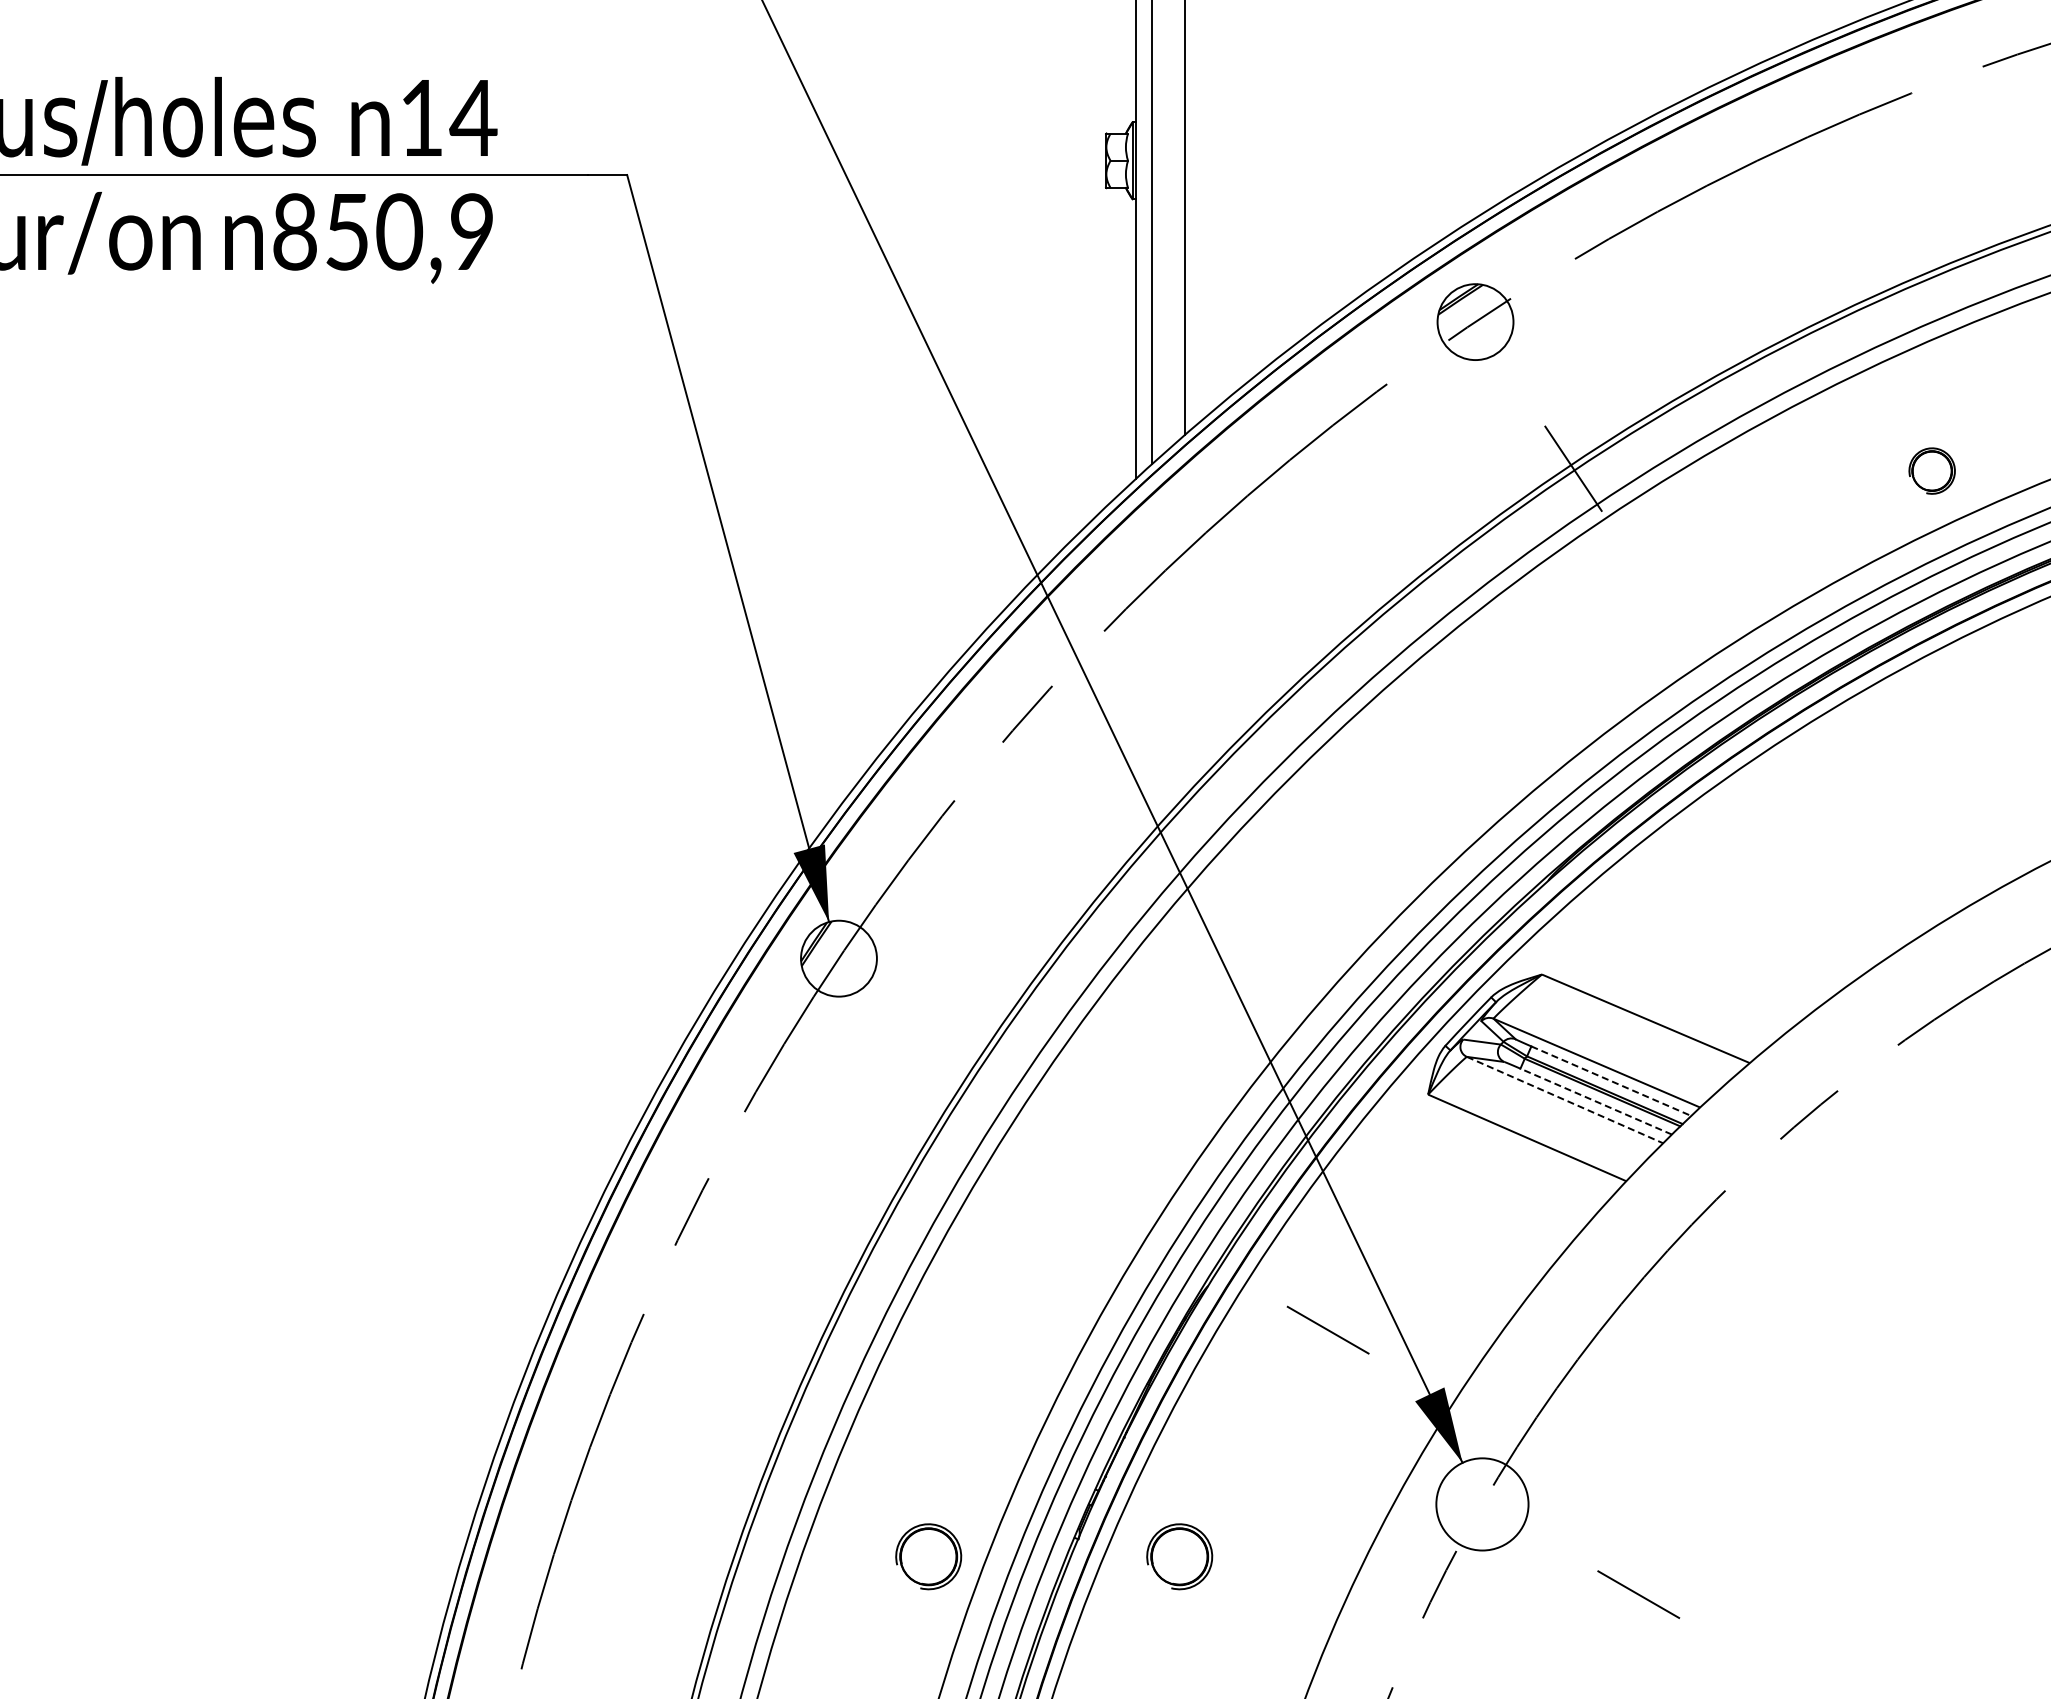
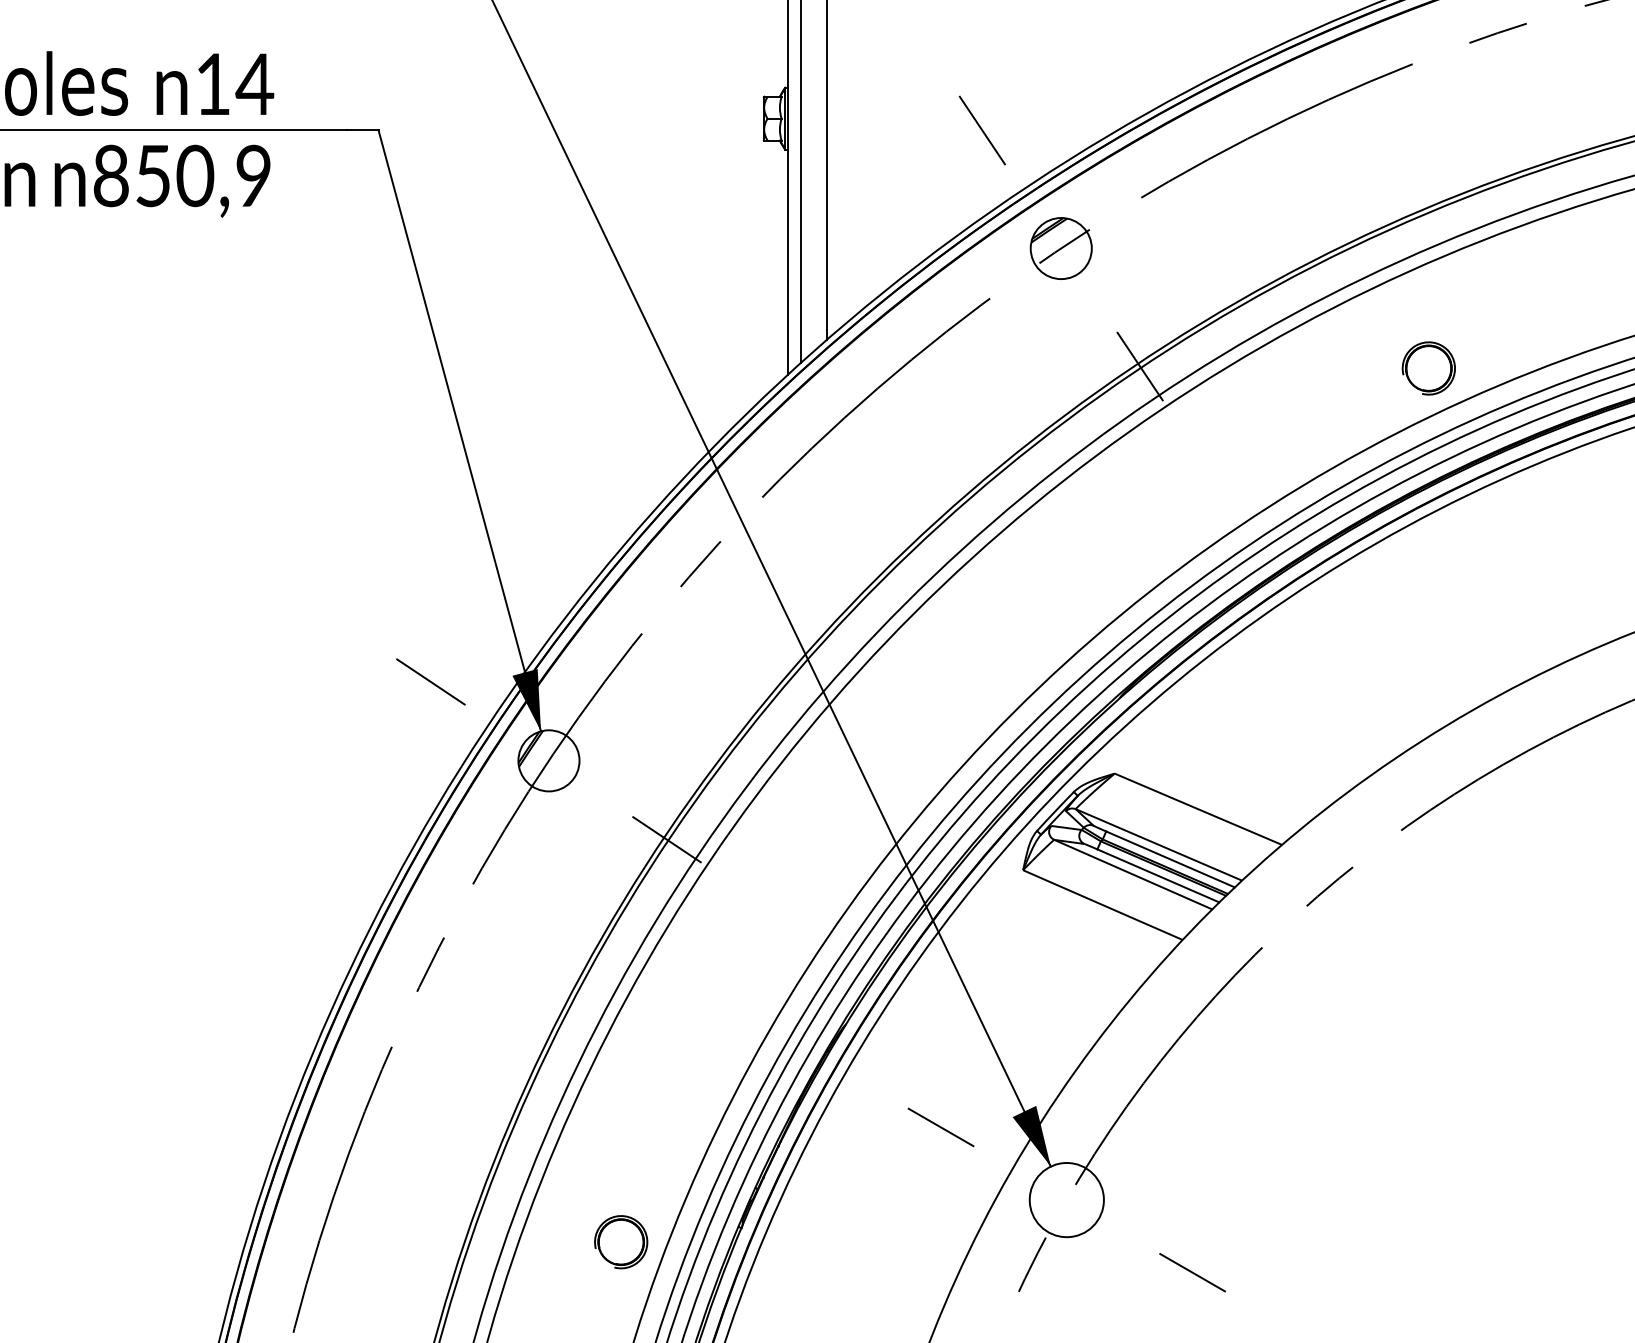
line: (1377, 175) -> (982, 130), added
part: (1931, 470) -> (1428, 367), size x1.43
line: (692, 860) -> (431, 681), added
line: (985, 1056) -> (666, 839), added
line: (1611, 1081) -> (1170, 859), dashed -> solid
line: (1565, 1100) -> (1133, 874), dashed -> solid
line: (1596, 1101) -> (1158, 875), dashed -> solid
line: (1327, 1329) -> (940, 1126), moved
part: (1179, 1556) -> (823, 1241), removed

